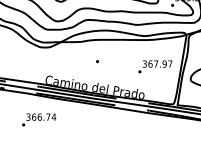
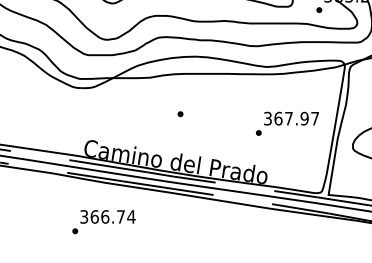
text: (39, 119) -> (104, 221), moved

